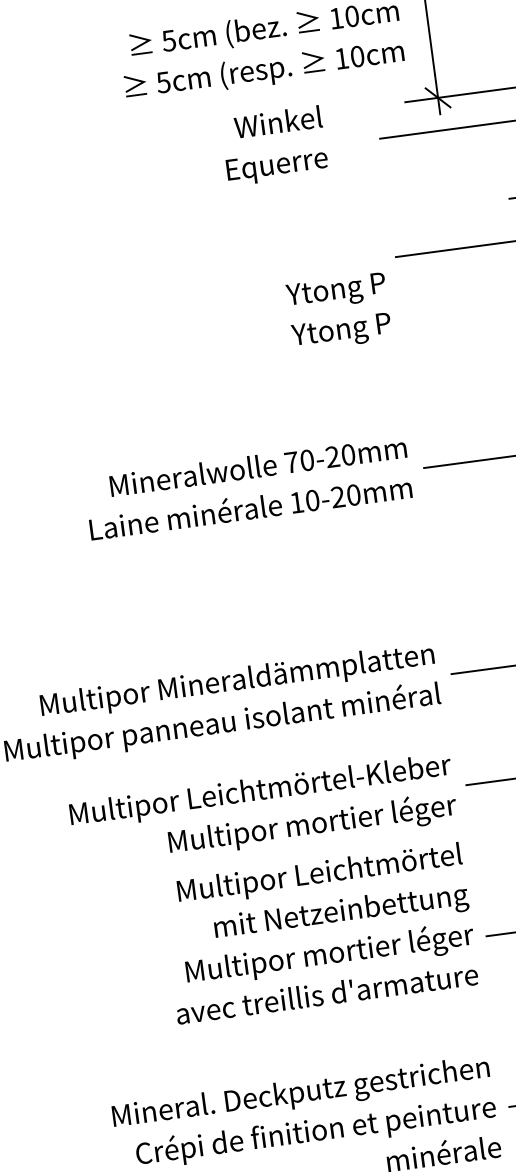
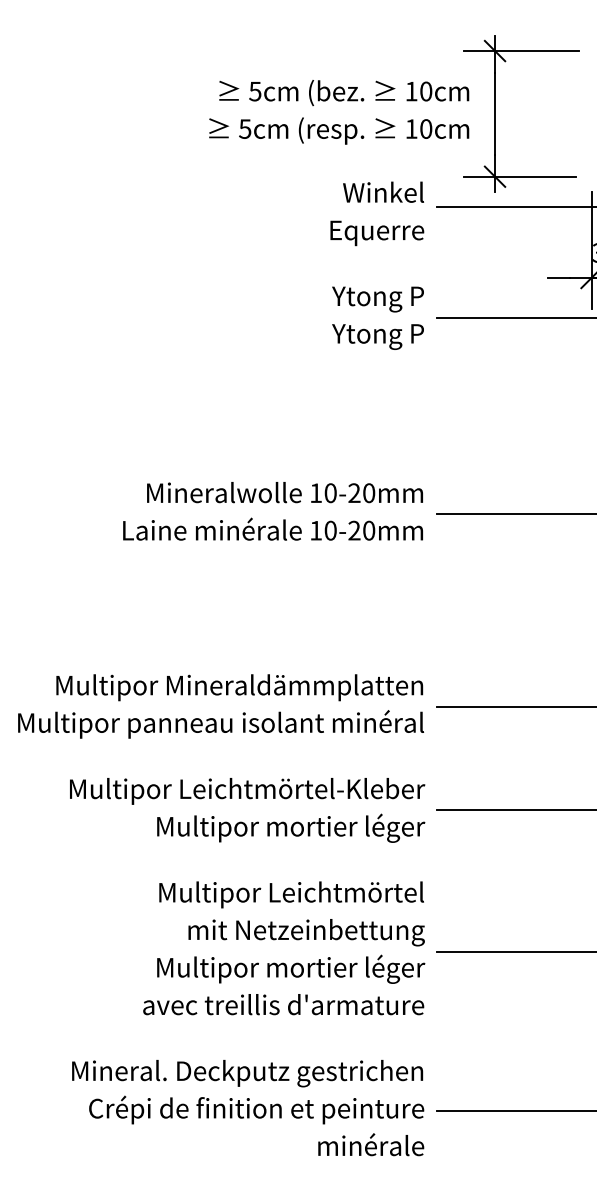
text: (274, 145) -> (377, 213), moved
text: (338, 311) -> (377, 317), moved
text: (291, 461) -> (316, 492), 70-20mm -> 10-20mm
text: (319, 933) -> (284, 948), moved

